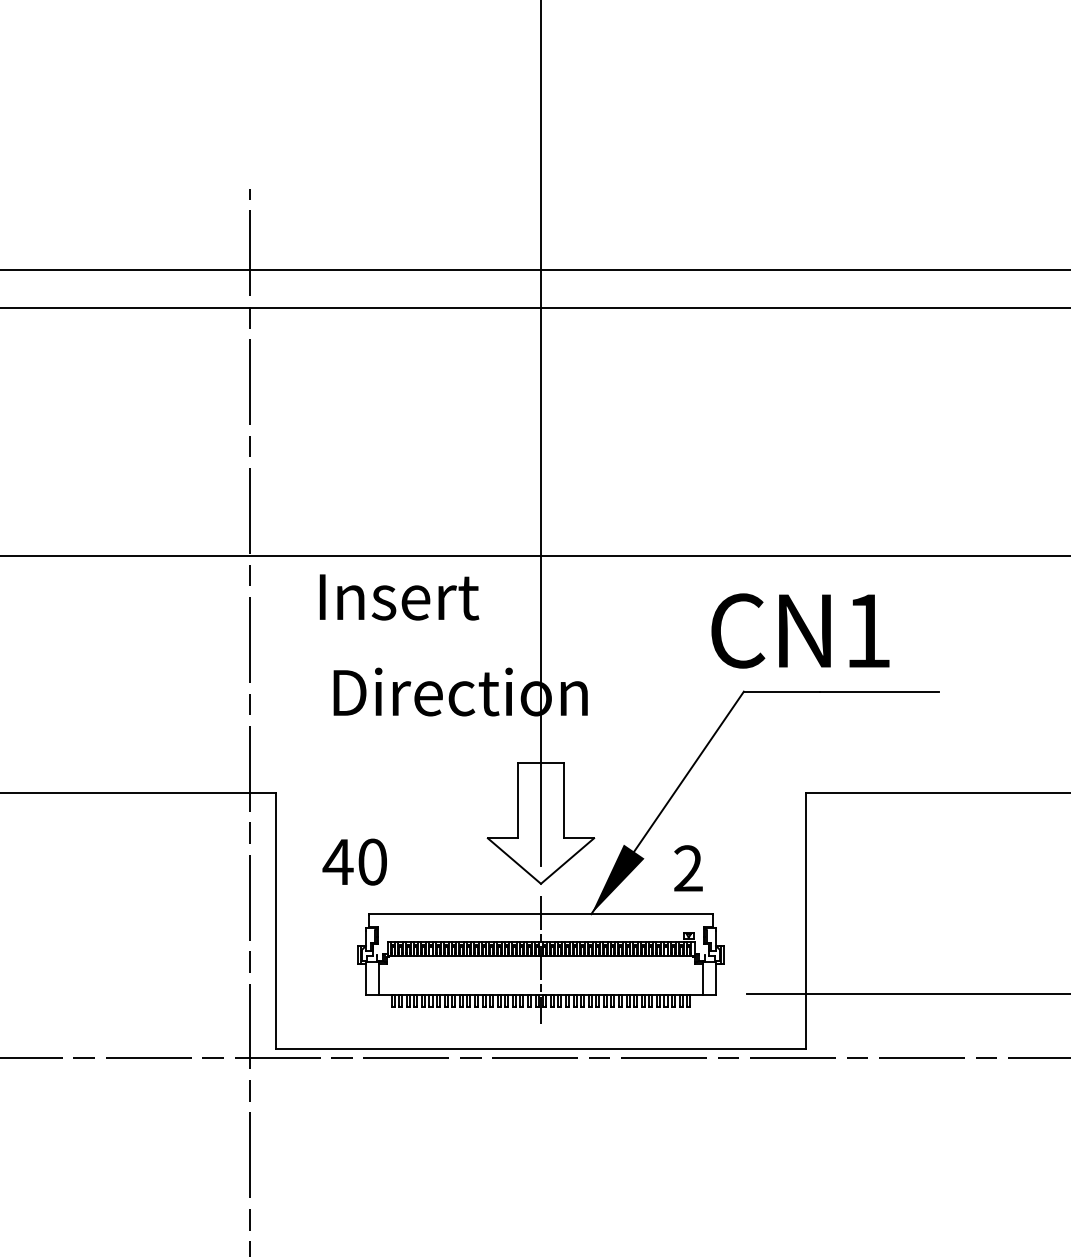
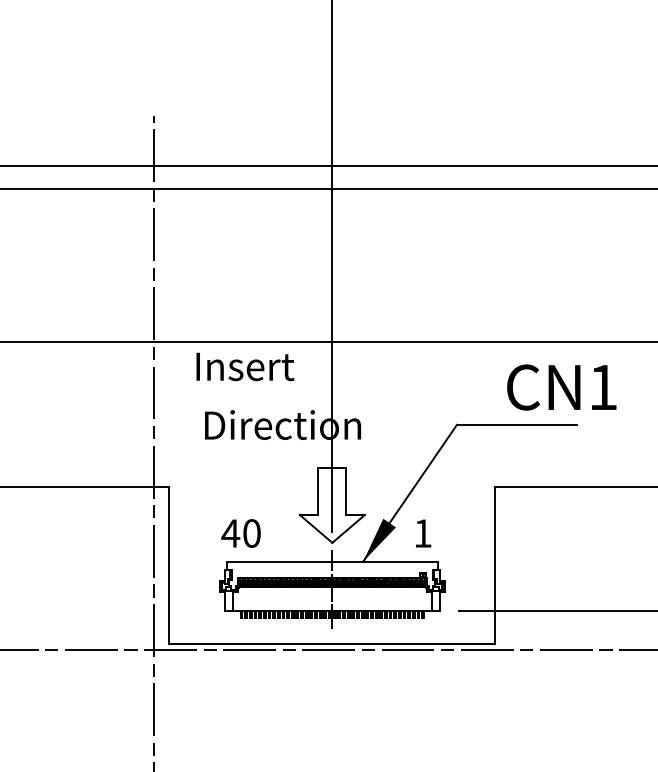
text: (800, 630) -> (561, 387), moved
text: (354, 862) -> (240, 533), moved
text: (687, 868) -> (422, 533), 2 -> 1

